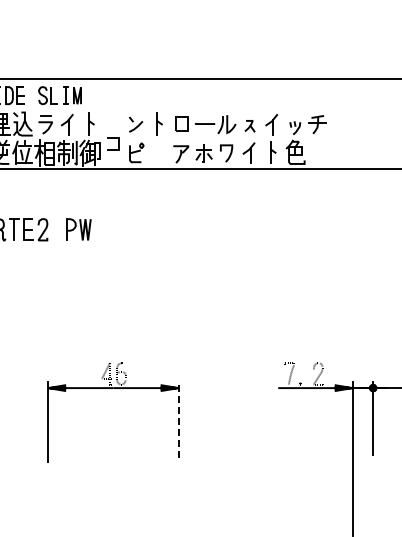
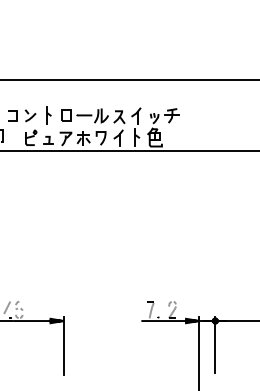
part: (249, 125) -> (119, 116), size x1.43
line: (113, 138) -> (13, 111), moved
part: (158, 155) -> (48, 139), added
line: (178, 420) -> (63, 346), dashed -> solid

